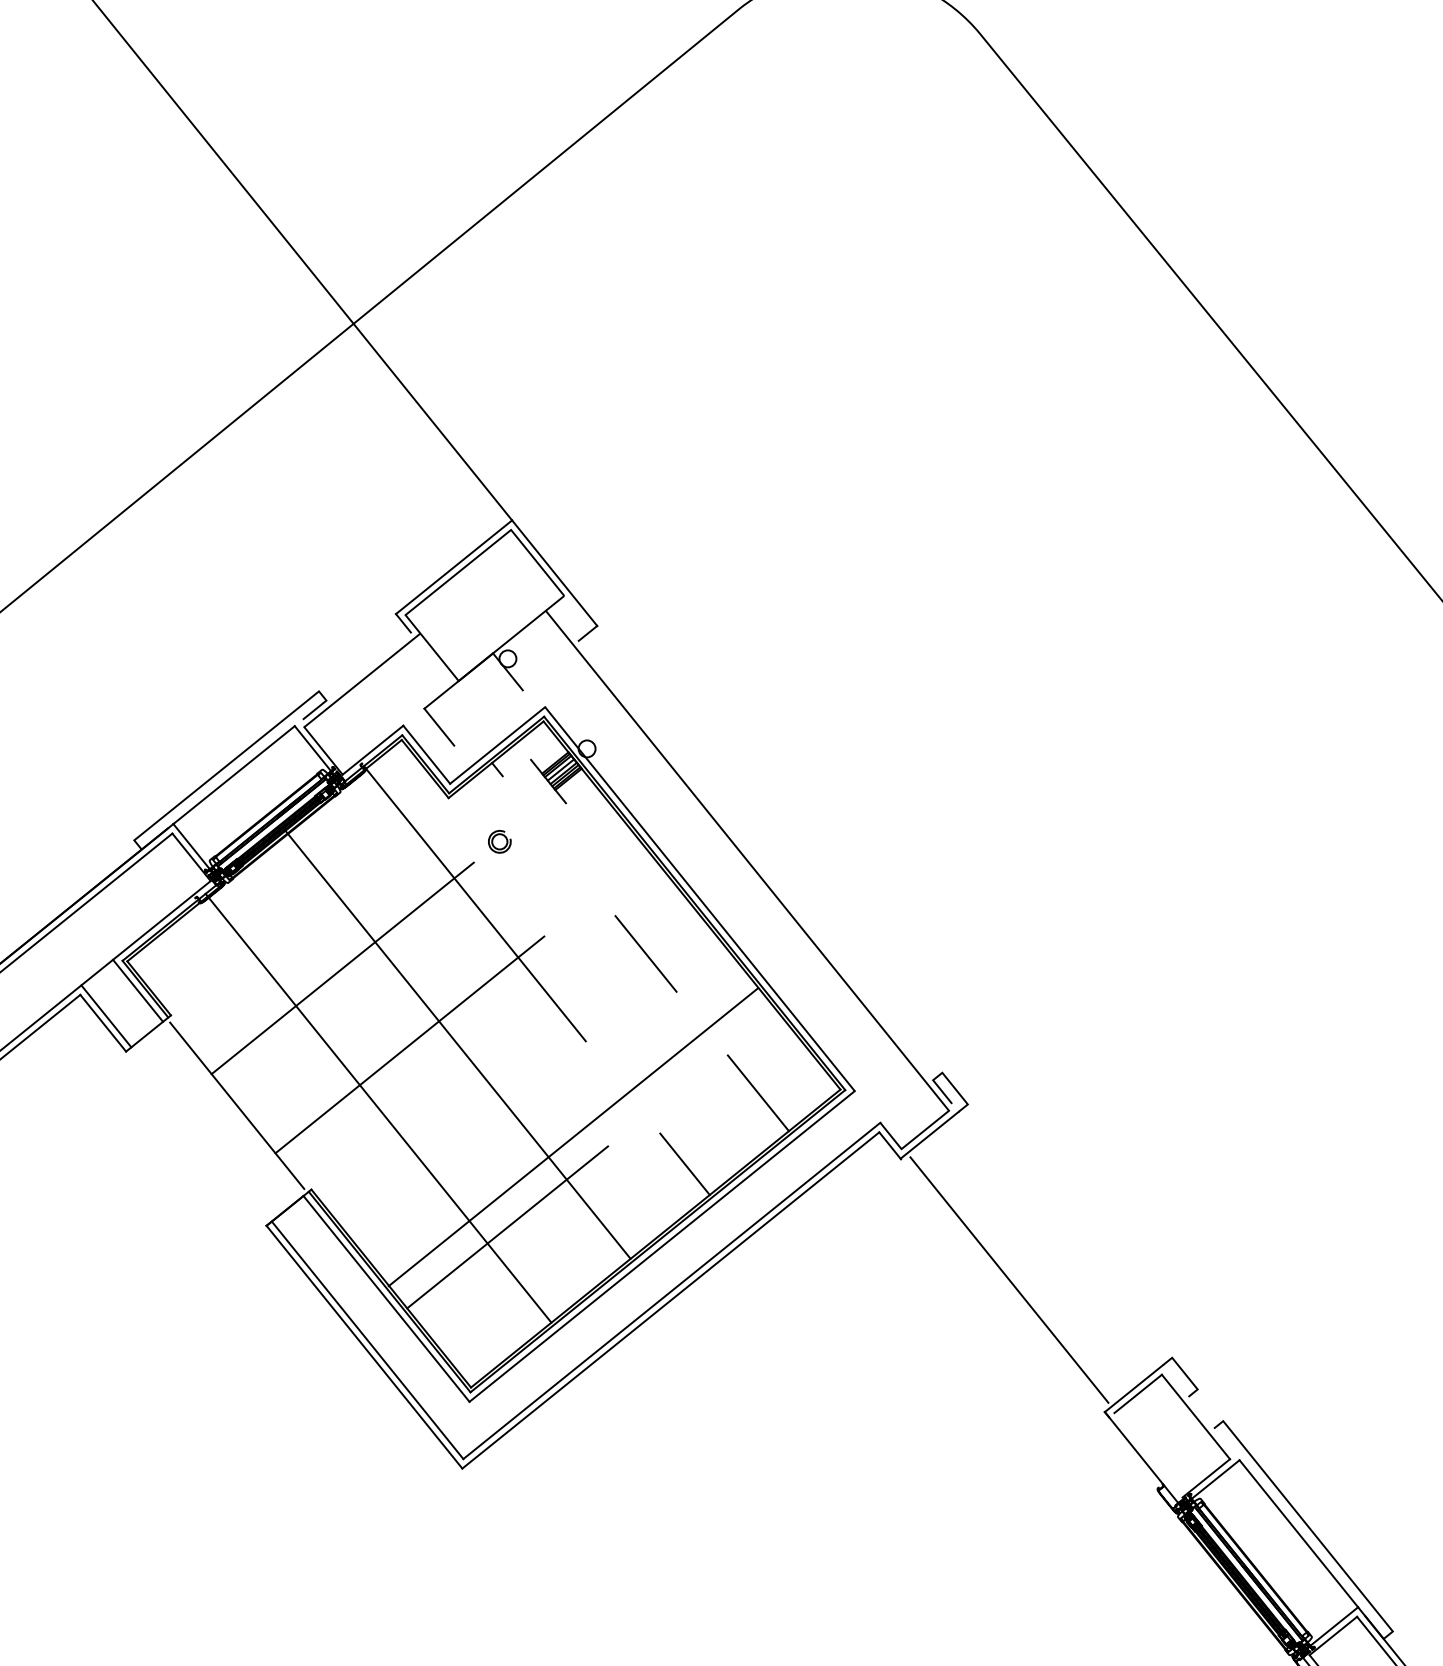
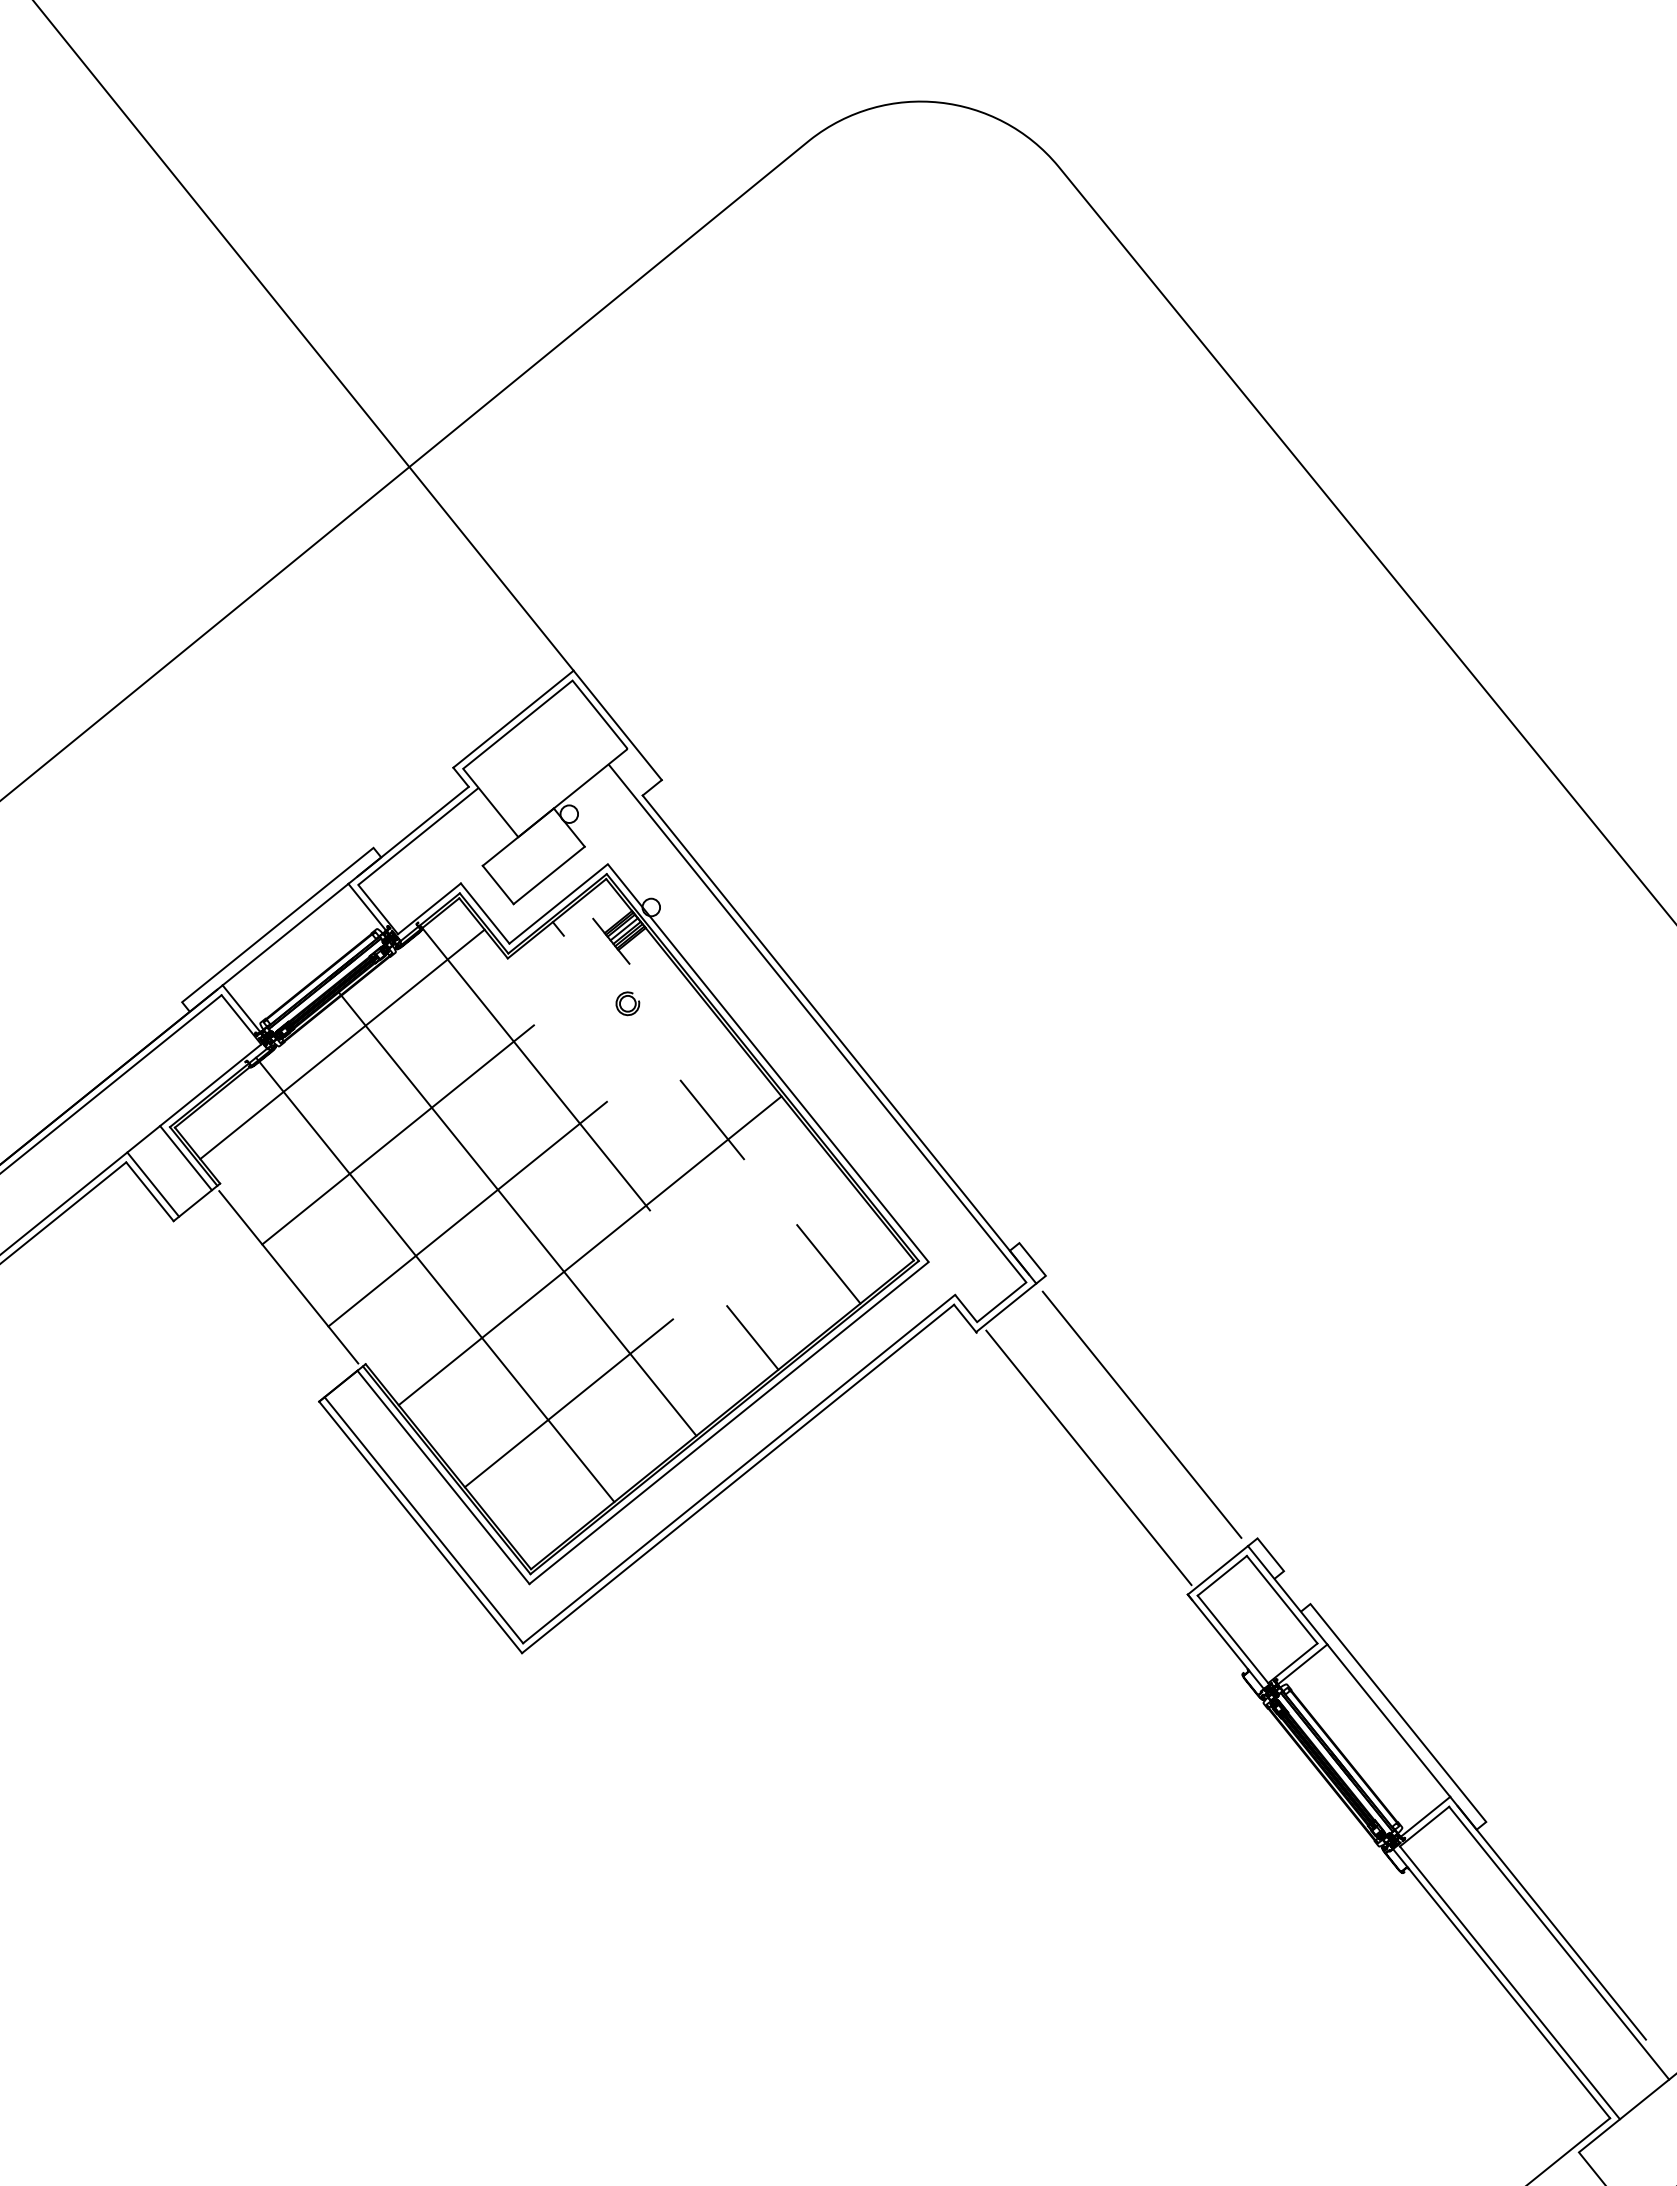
line: (352, 678) -> (408, 834), added
line: (487, 718) -> (548, 875), added
part: (499, 841) -> (627, 1003), moved
line: (768, 876) -> (839, 1039), added
line: (289, 881) -> (342, 1044), added
line: (572, 1136) -> (589, 1250), moved
line: (1060, 1238) -> (1141, 1414), added
line: (1201, 1412) -> (1287, 1595), added
line: (1147, 1455) -> (1232, 1639), added

